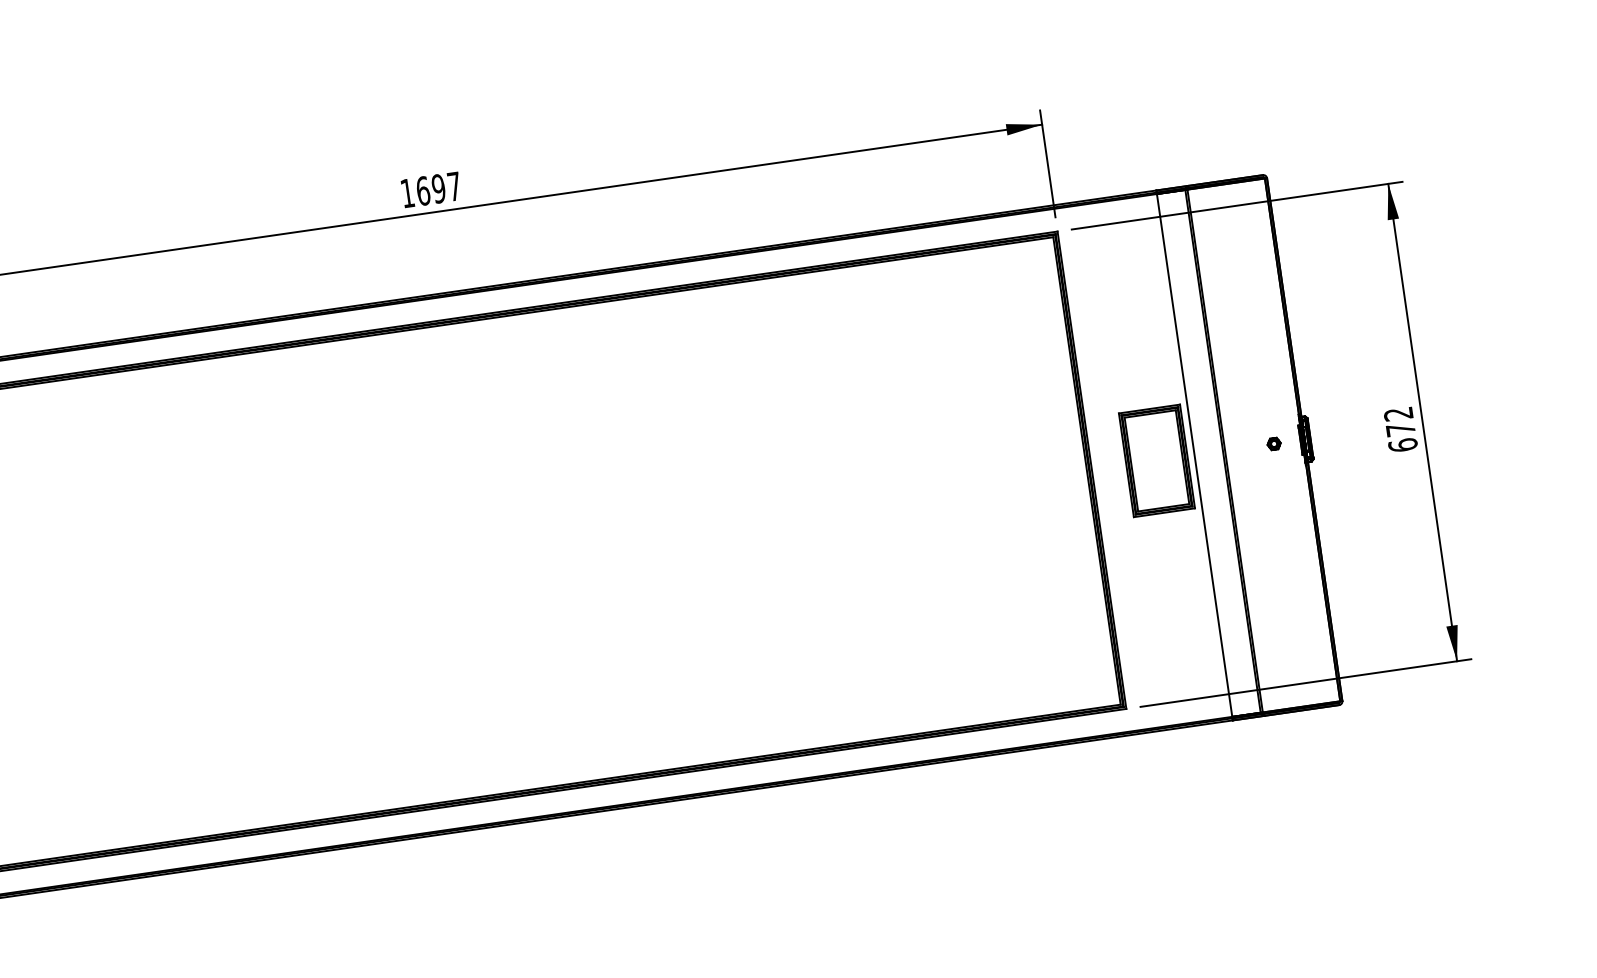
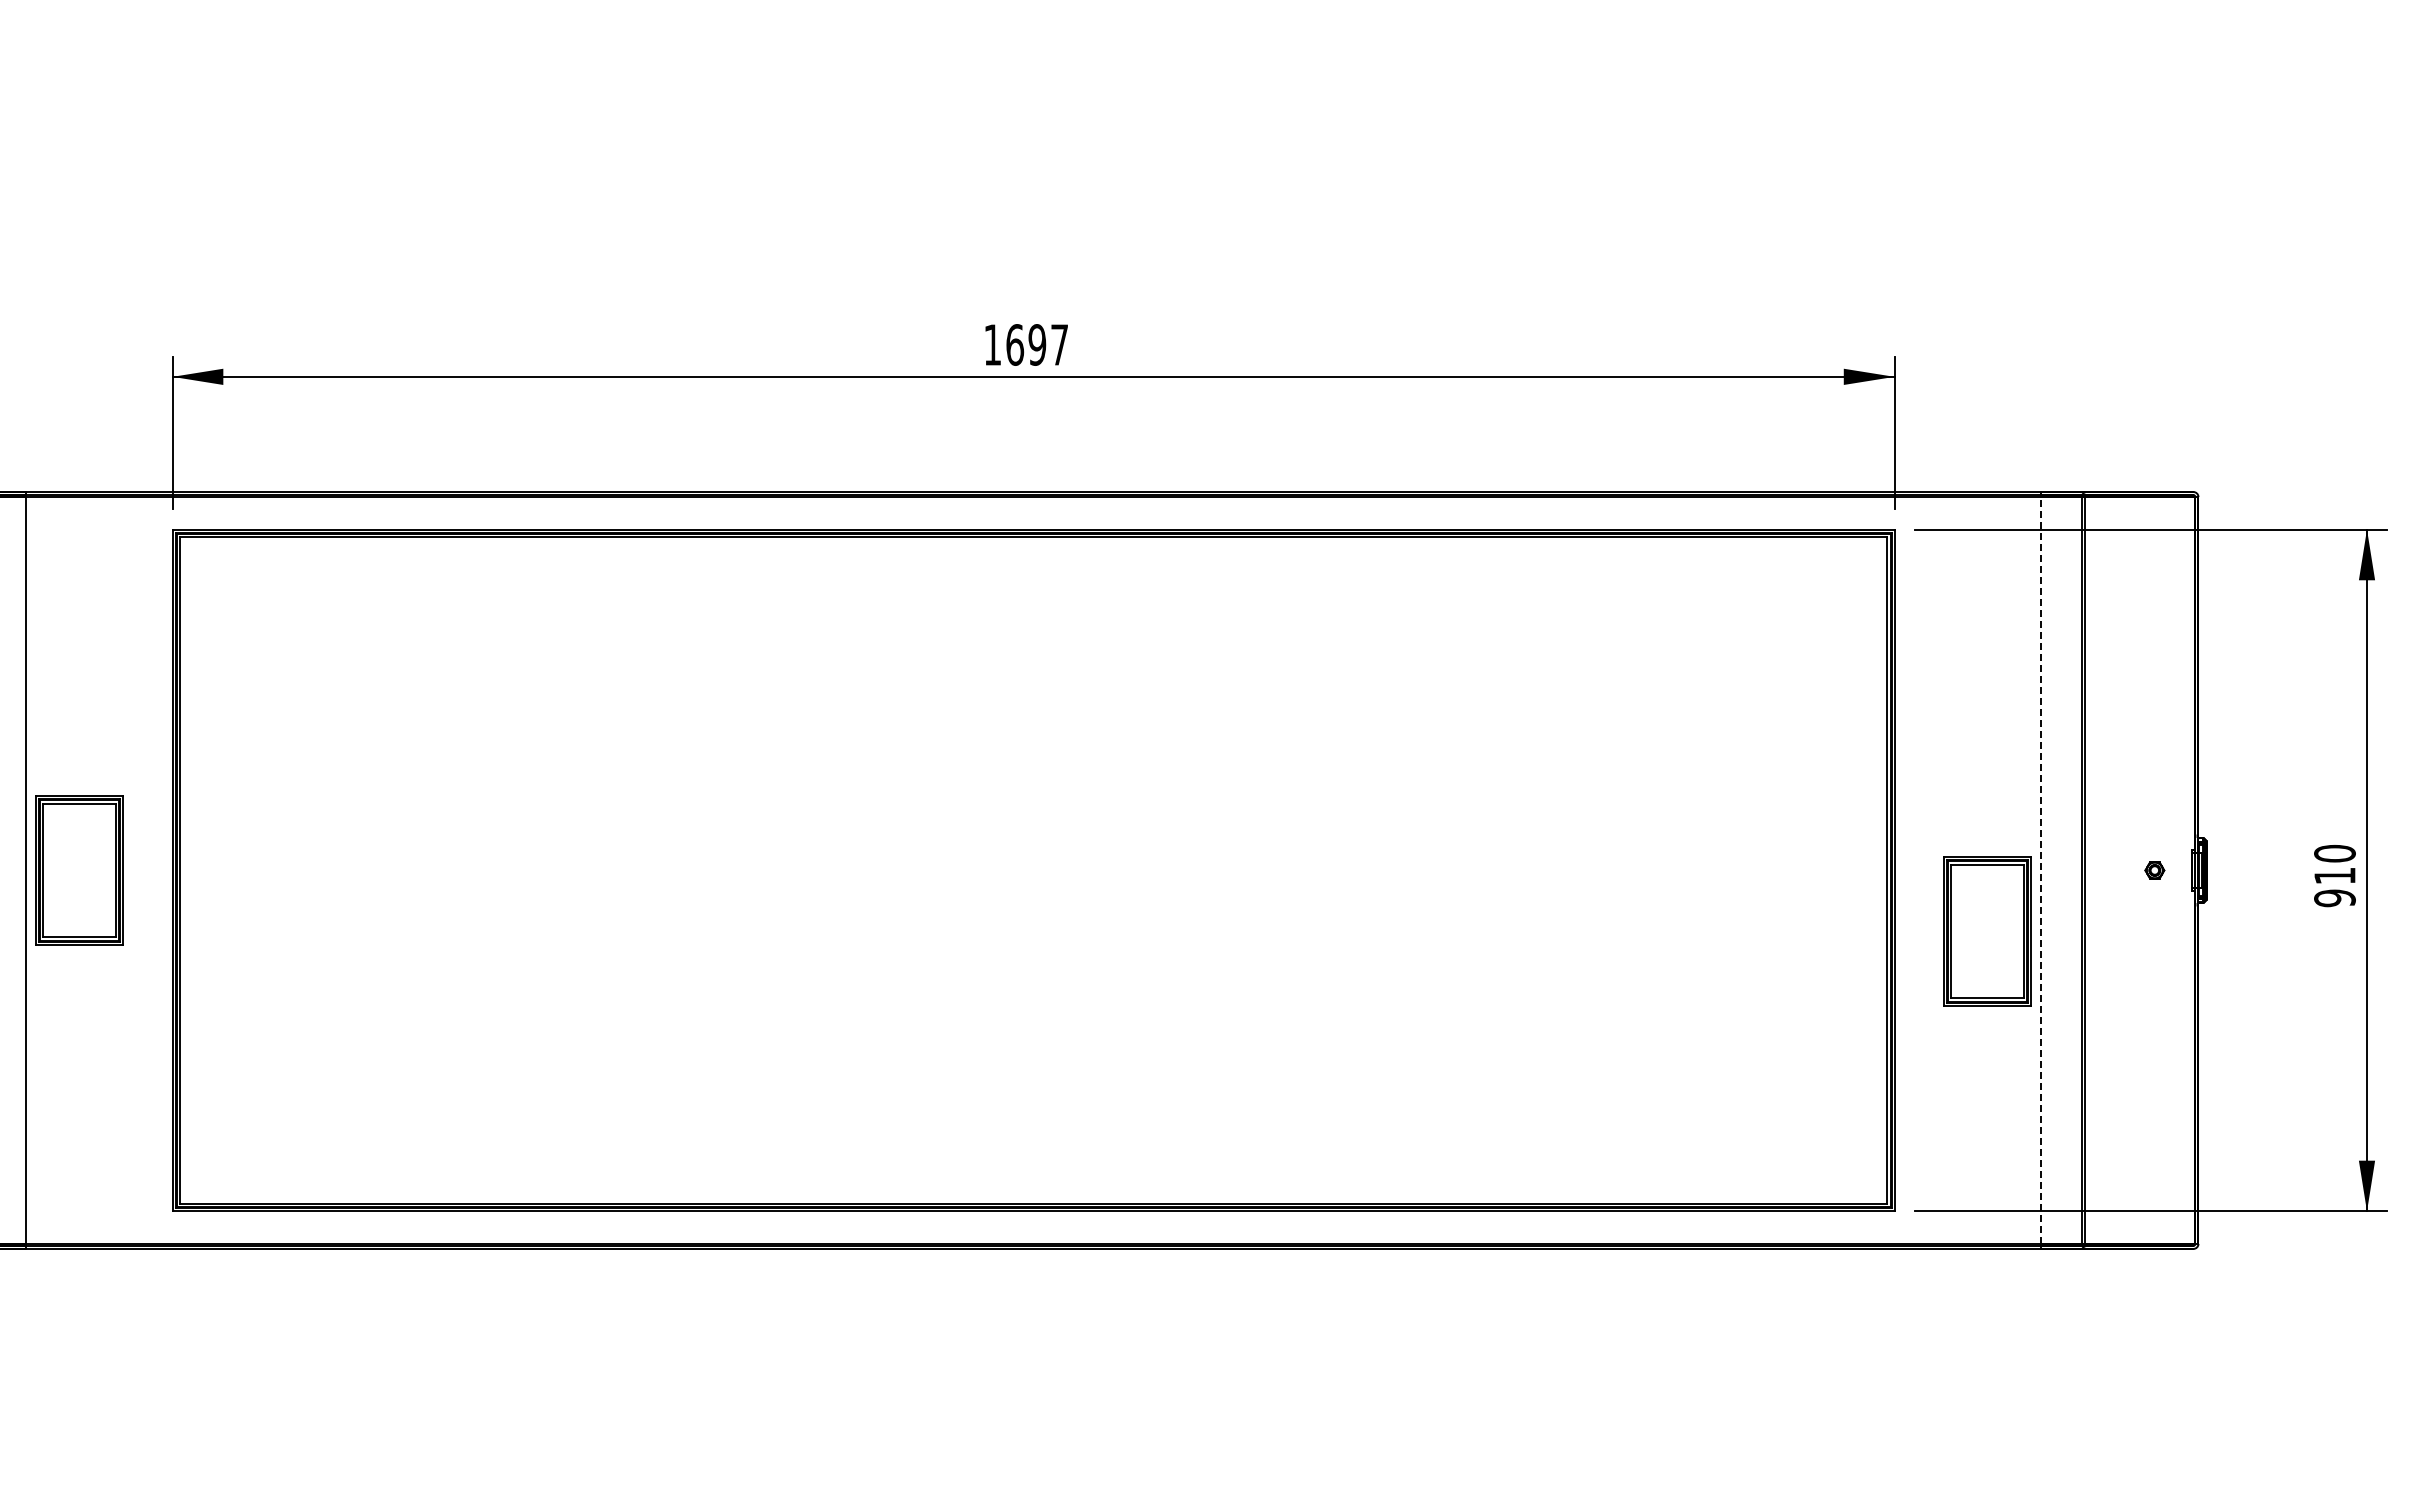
text: (1400, 429) -> (2334, 875), 672 -> 910
line: (1194, 454) -> (2041, 869), solid -> dashed
part: (1157, 460) -> (1987, 931), moved

